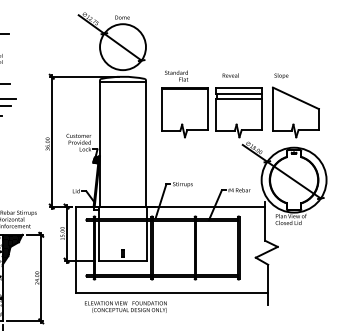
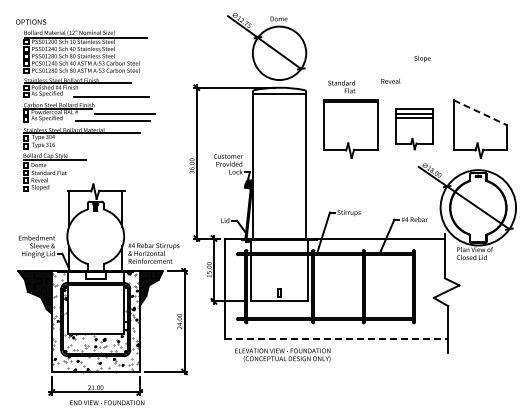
text: (230, 74) -> (390, 80), moved
text: (281, 75) -> (422, 58), moved
line: (295, 98) -> (480, 112), solid -> dashed
part: (239, 111) -> (414, 128), size x0.7
line: (172, 293) -> (336, 339), solid -> dashed

